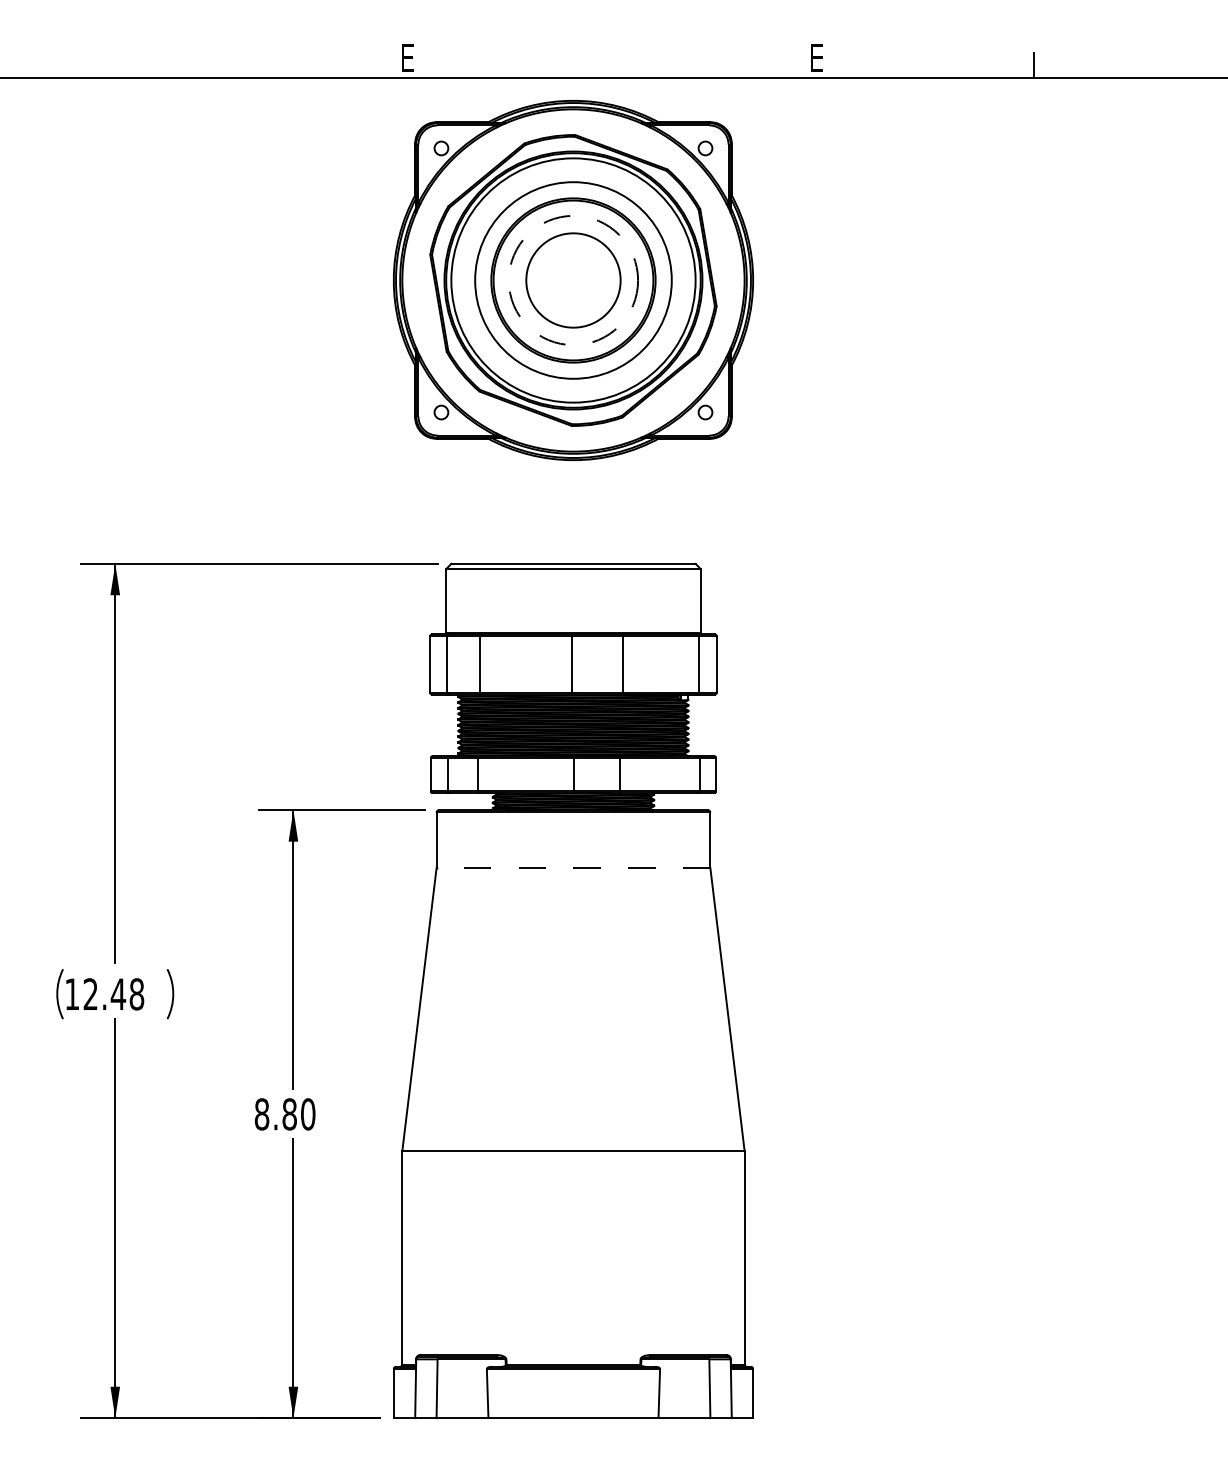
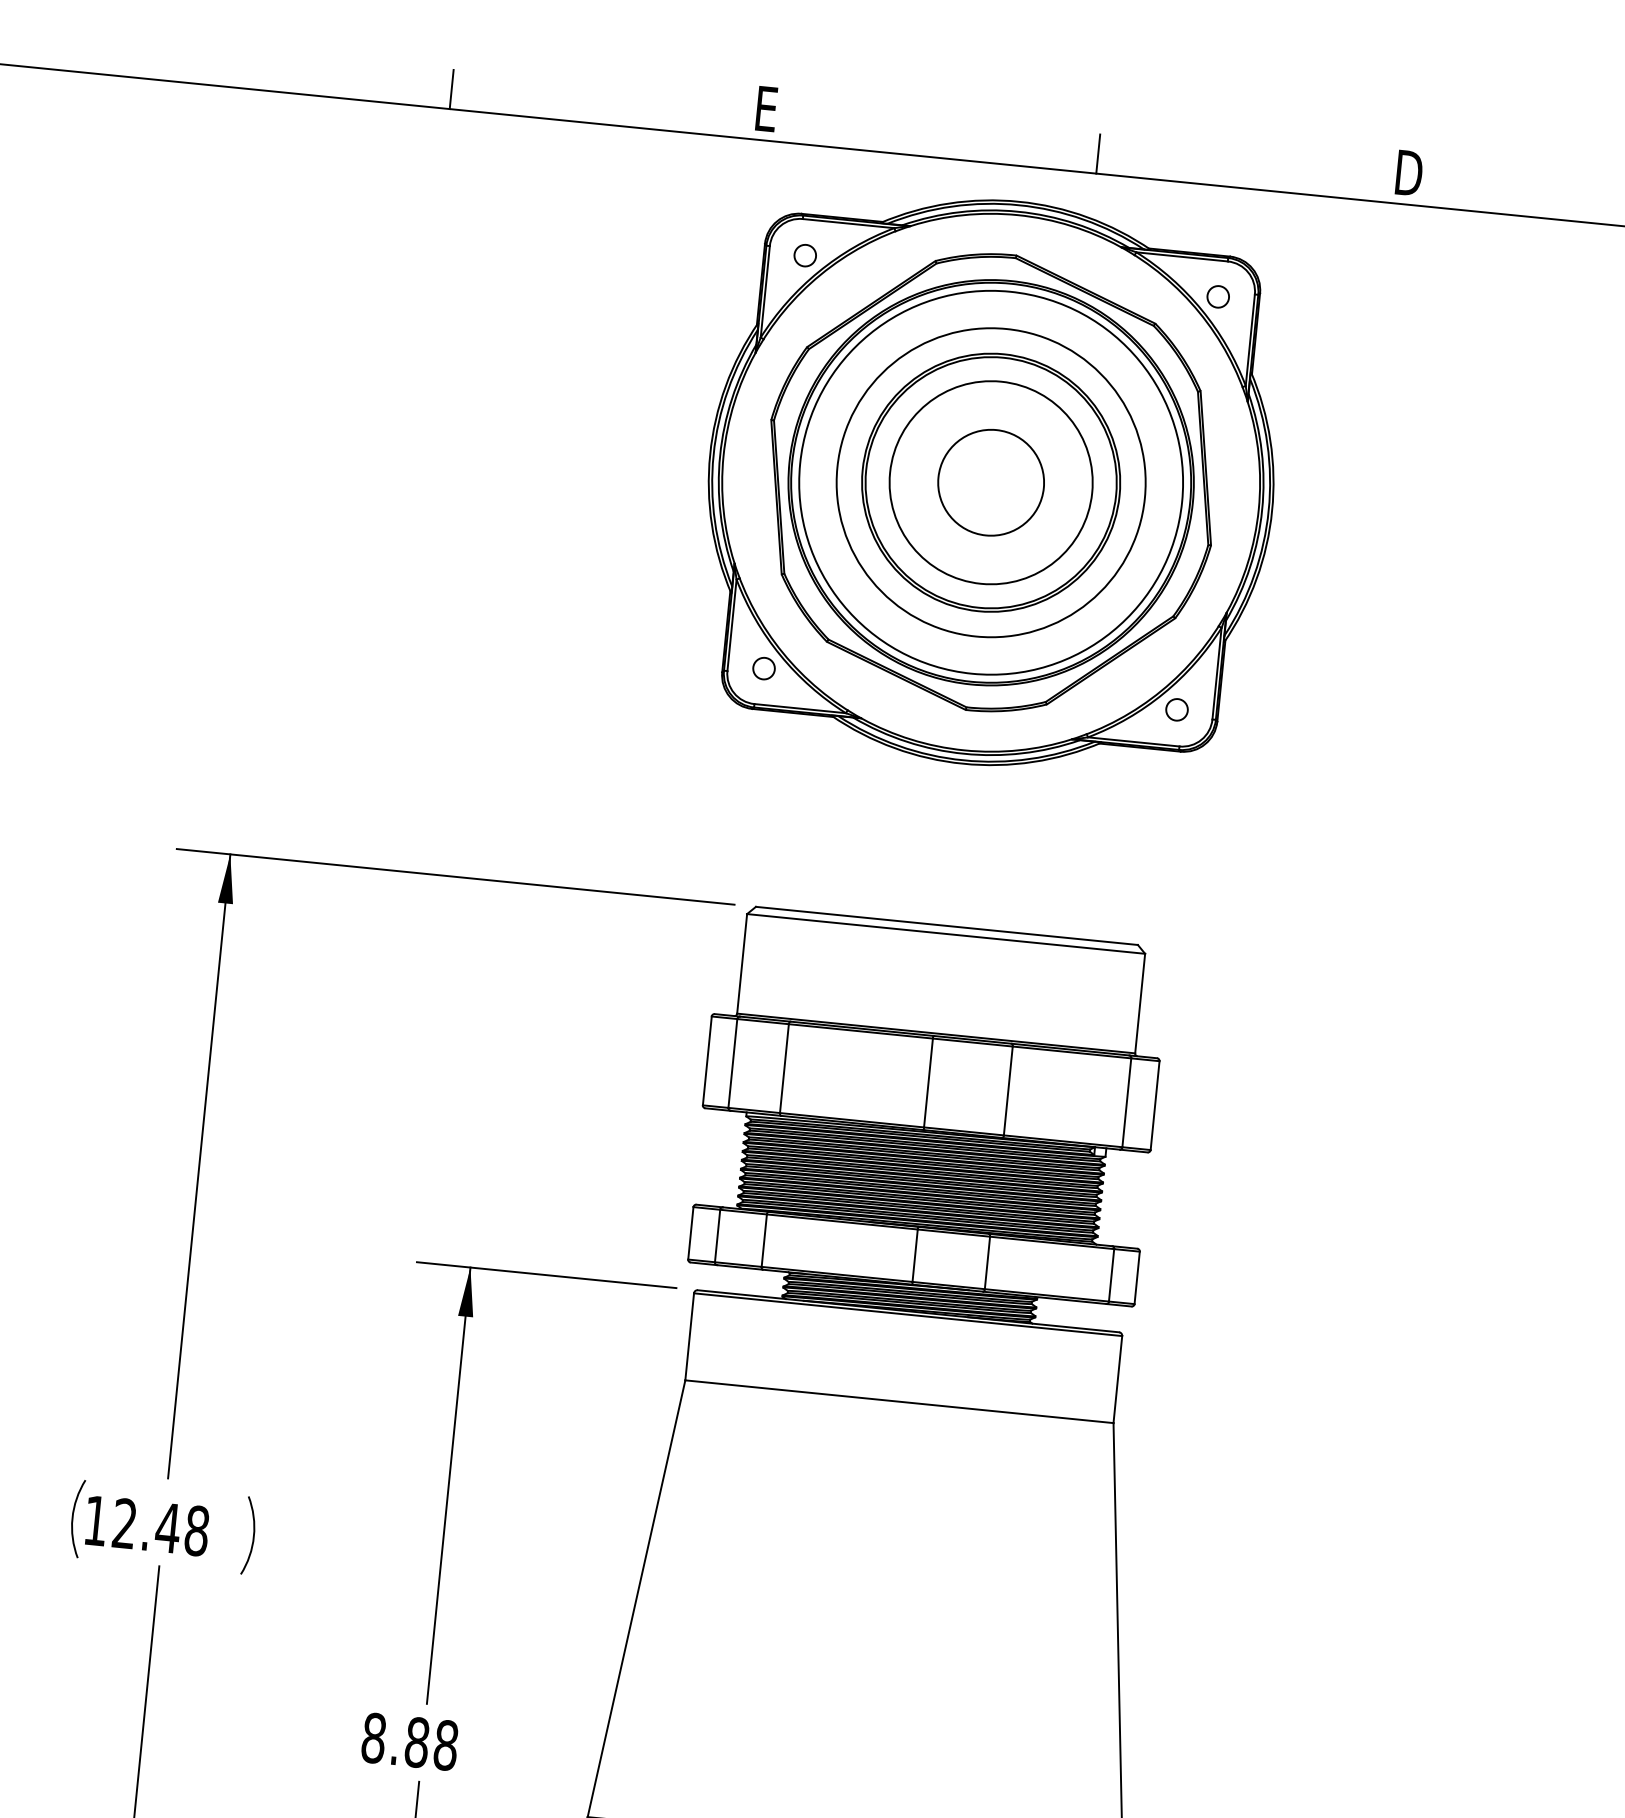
text: (818, 57) -> (1409, 172), E -> D
line: (207, 65) -> (452, 89), added
line: (620, 65) -> (1098, 153), added
circle: (573, 280) -> (991, 482), dashed -> solid
circle: (573, 280) -> (991, 482), size x0.71
line: (573, 868) -> (899, 1402), dashed -> solid
text: (308, 1114) -> (446, 1745), 8.80 -> 8.88

